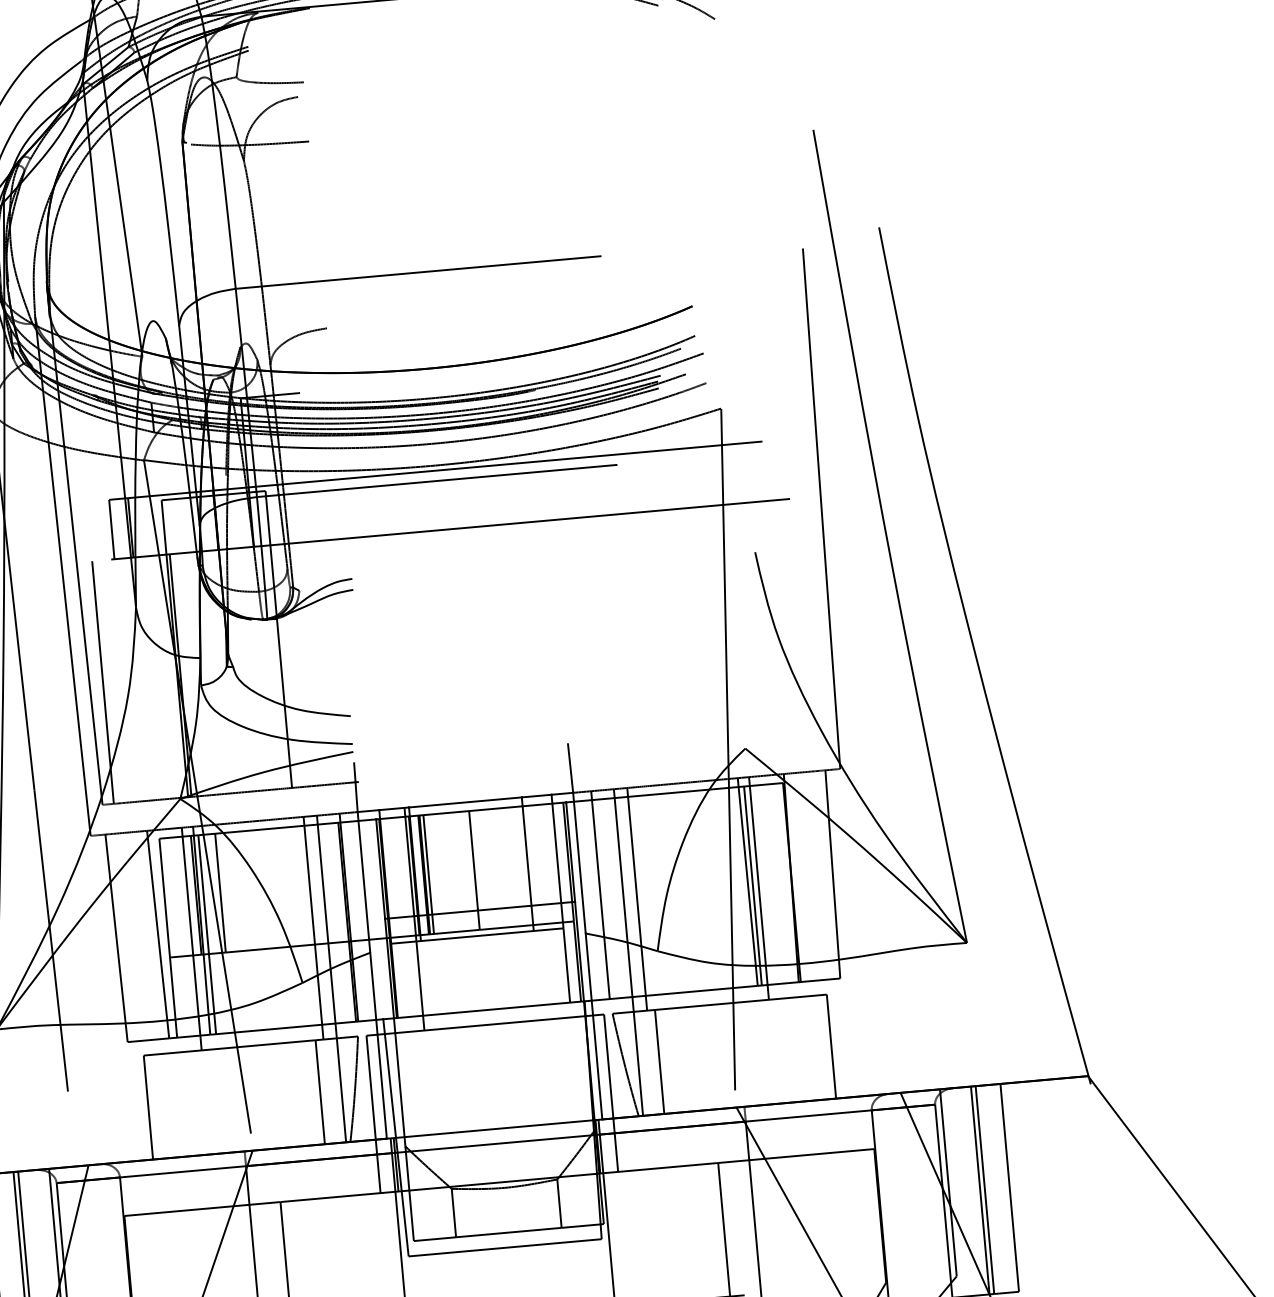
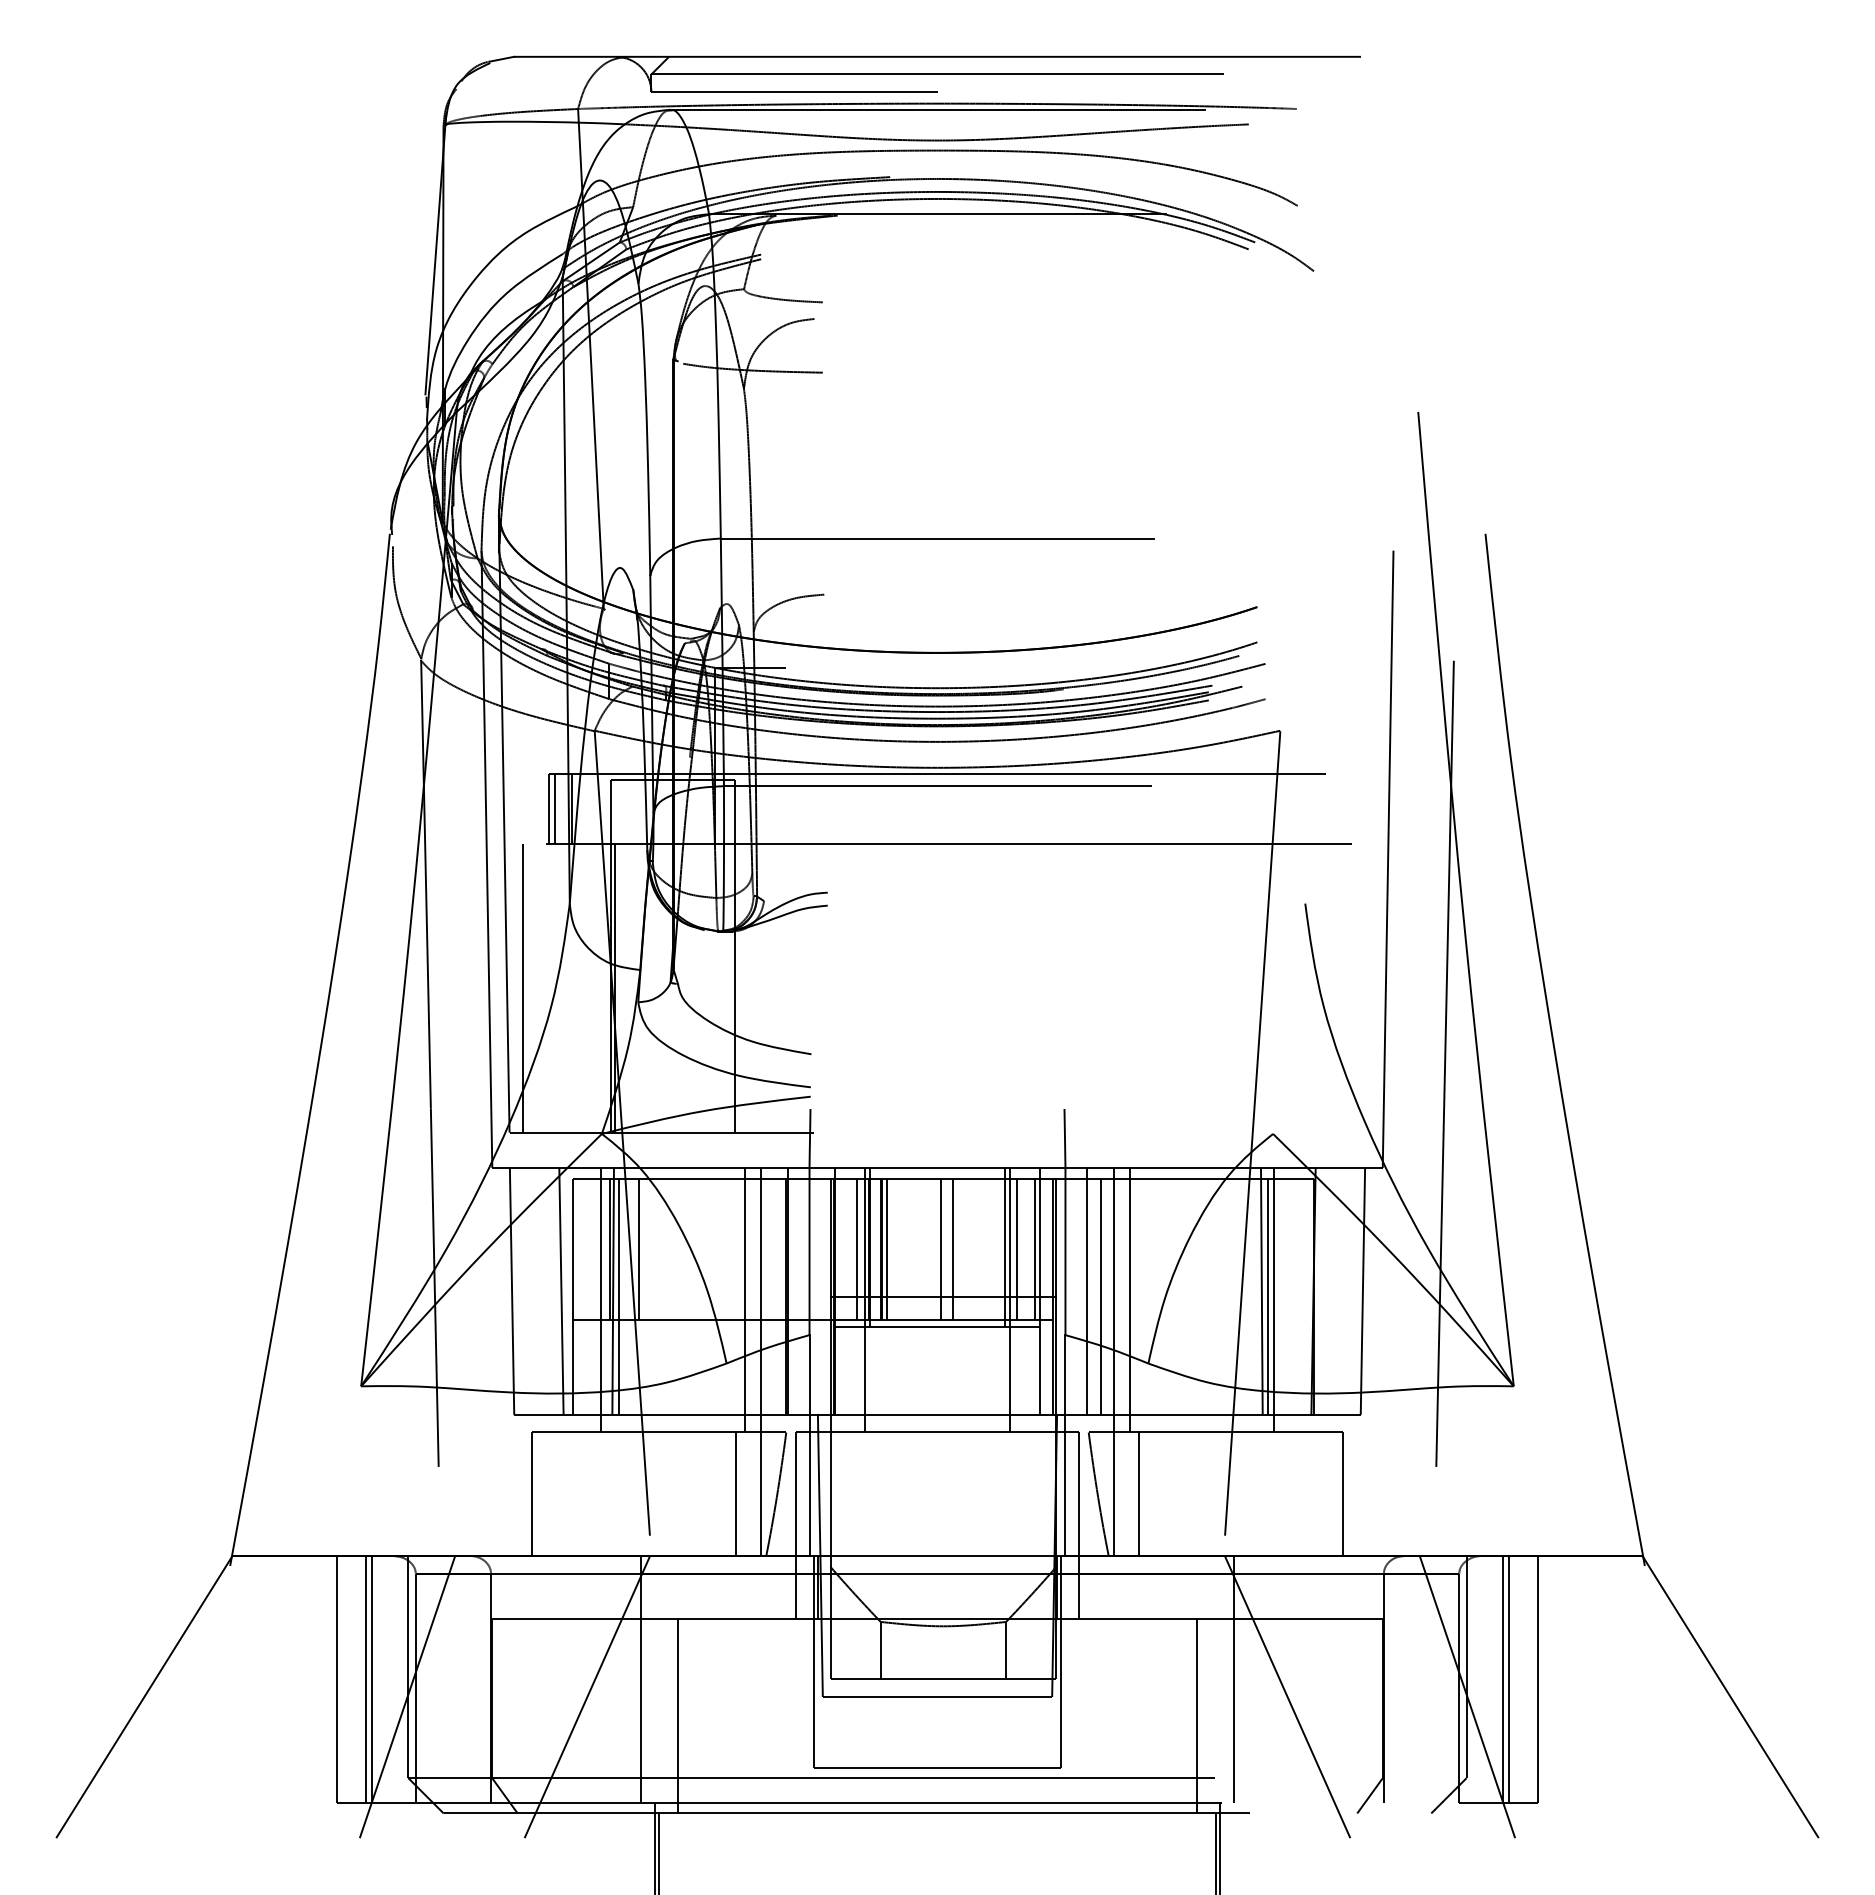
line: (115, 528) -> (554, 808), added
line: (886, 714) -> (1443, 1108), added
line: (553, 862) -> (1035, 1248), added
line: (538, 864) -> (1017, 1248), added
line: (484, 869) -> (952, 1248), added
line: (404, 876) -> (857, 1248), added
line: (613, 898) -> (1101, 1296), added
line: (535, 907) -> (1009, 1299), added

